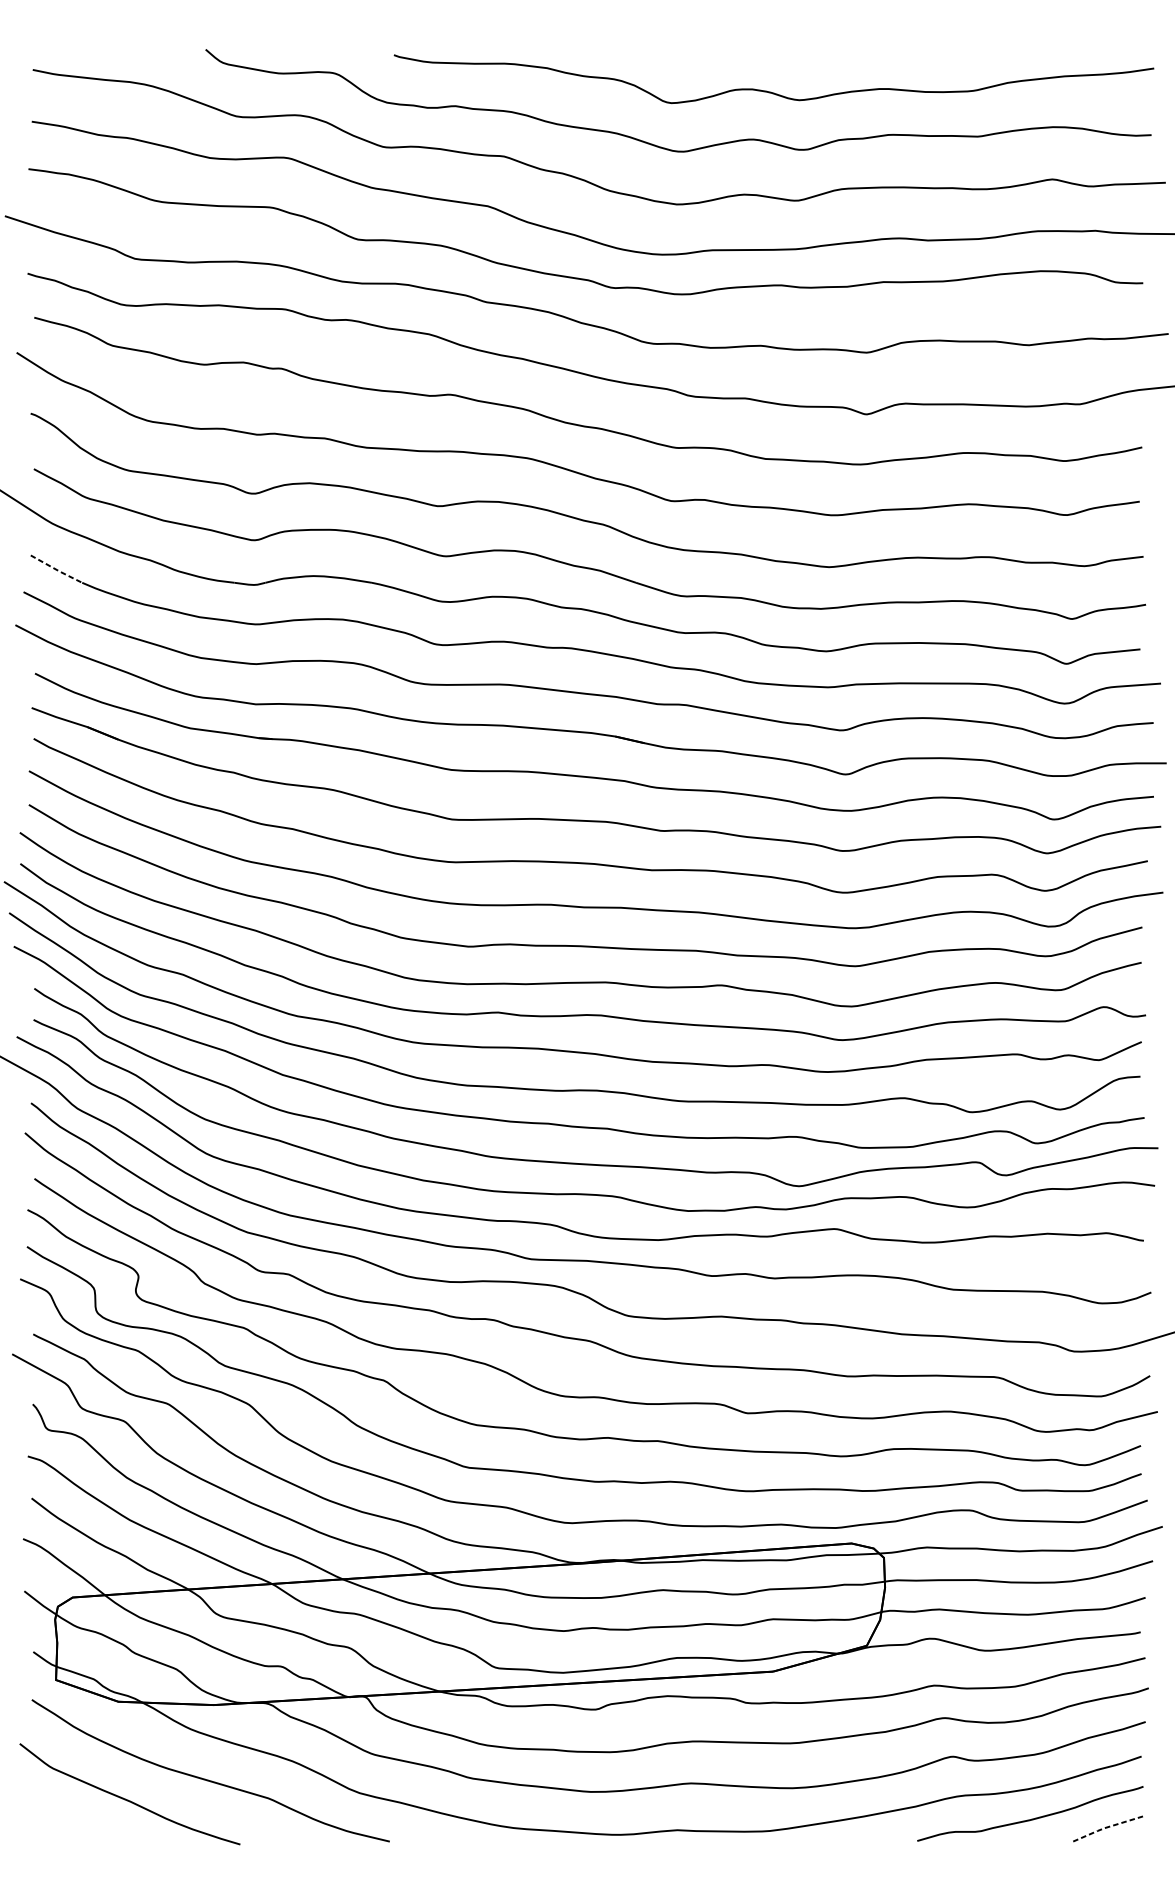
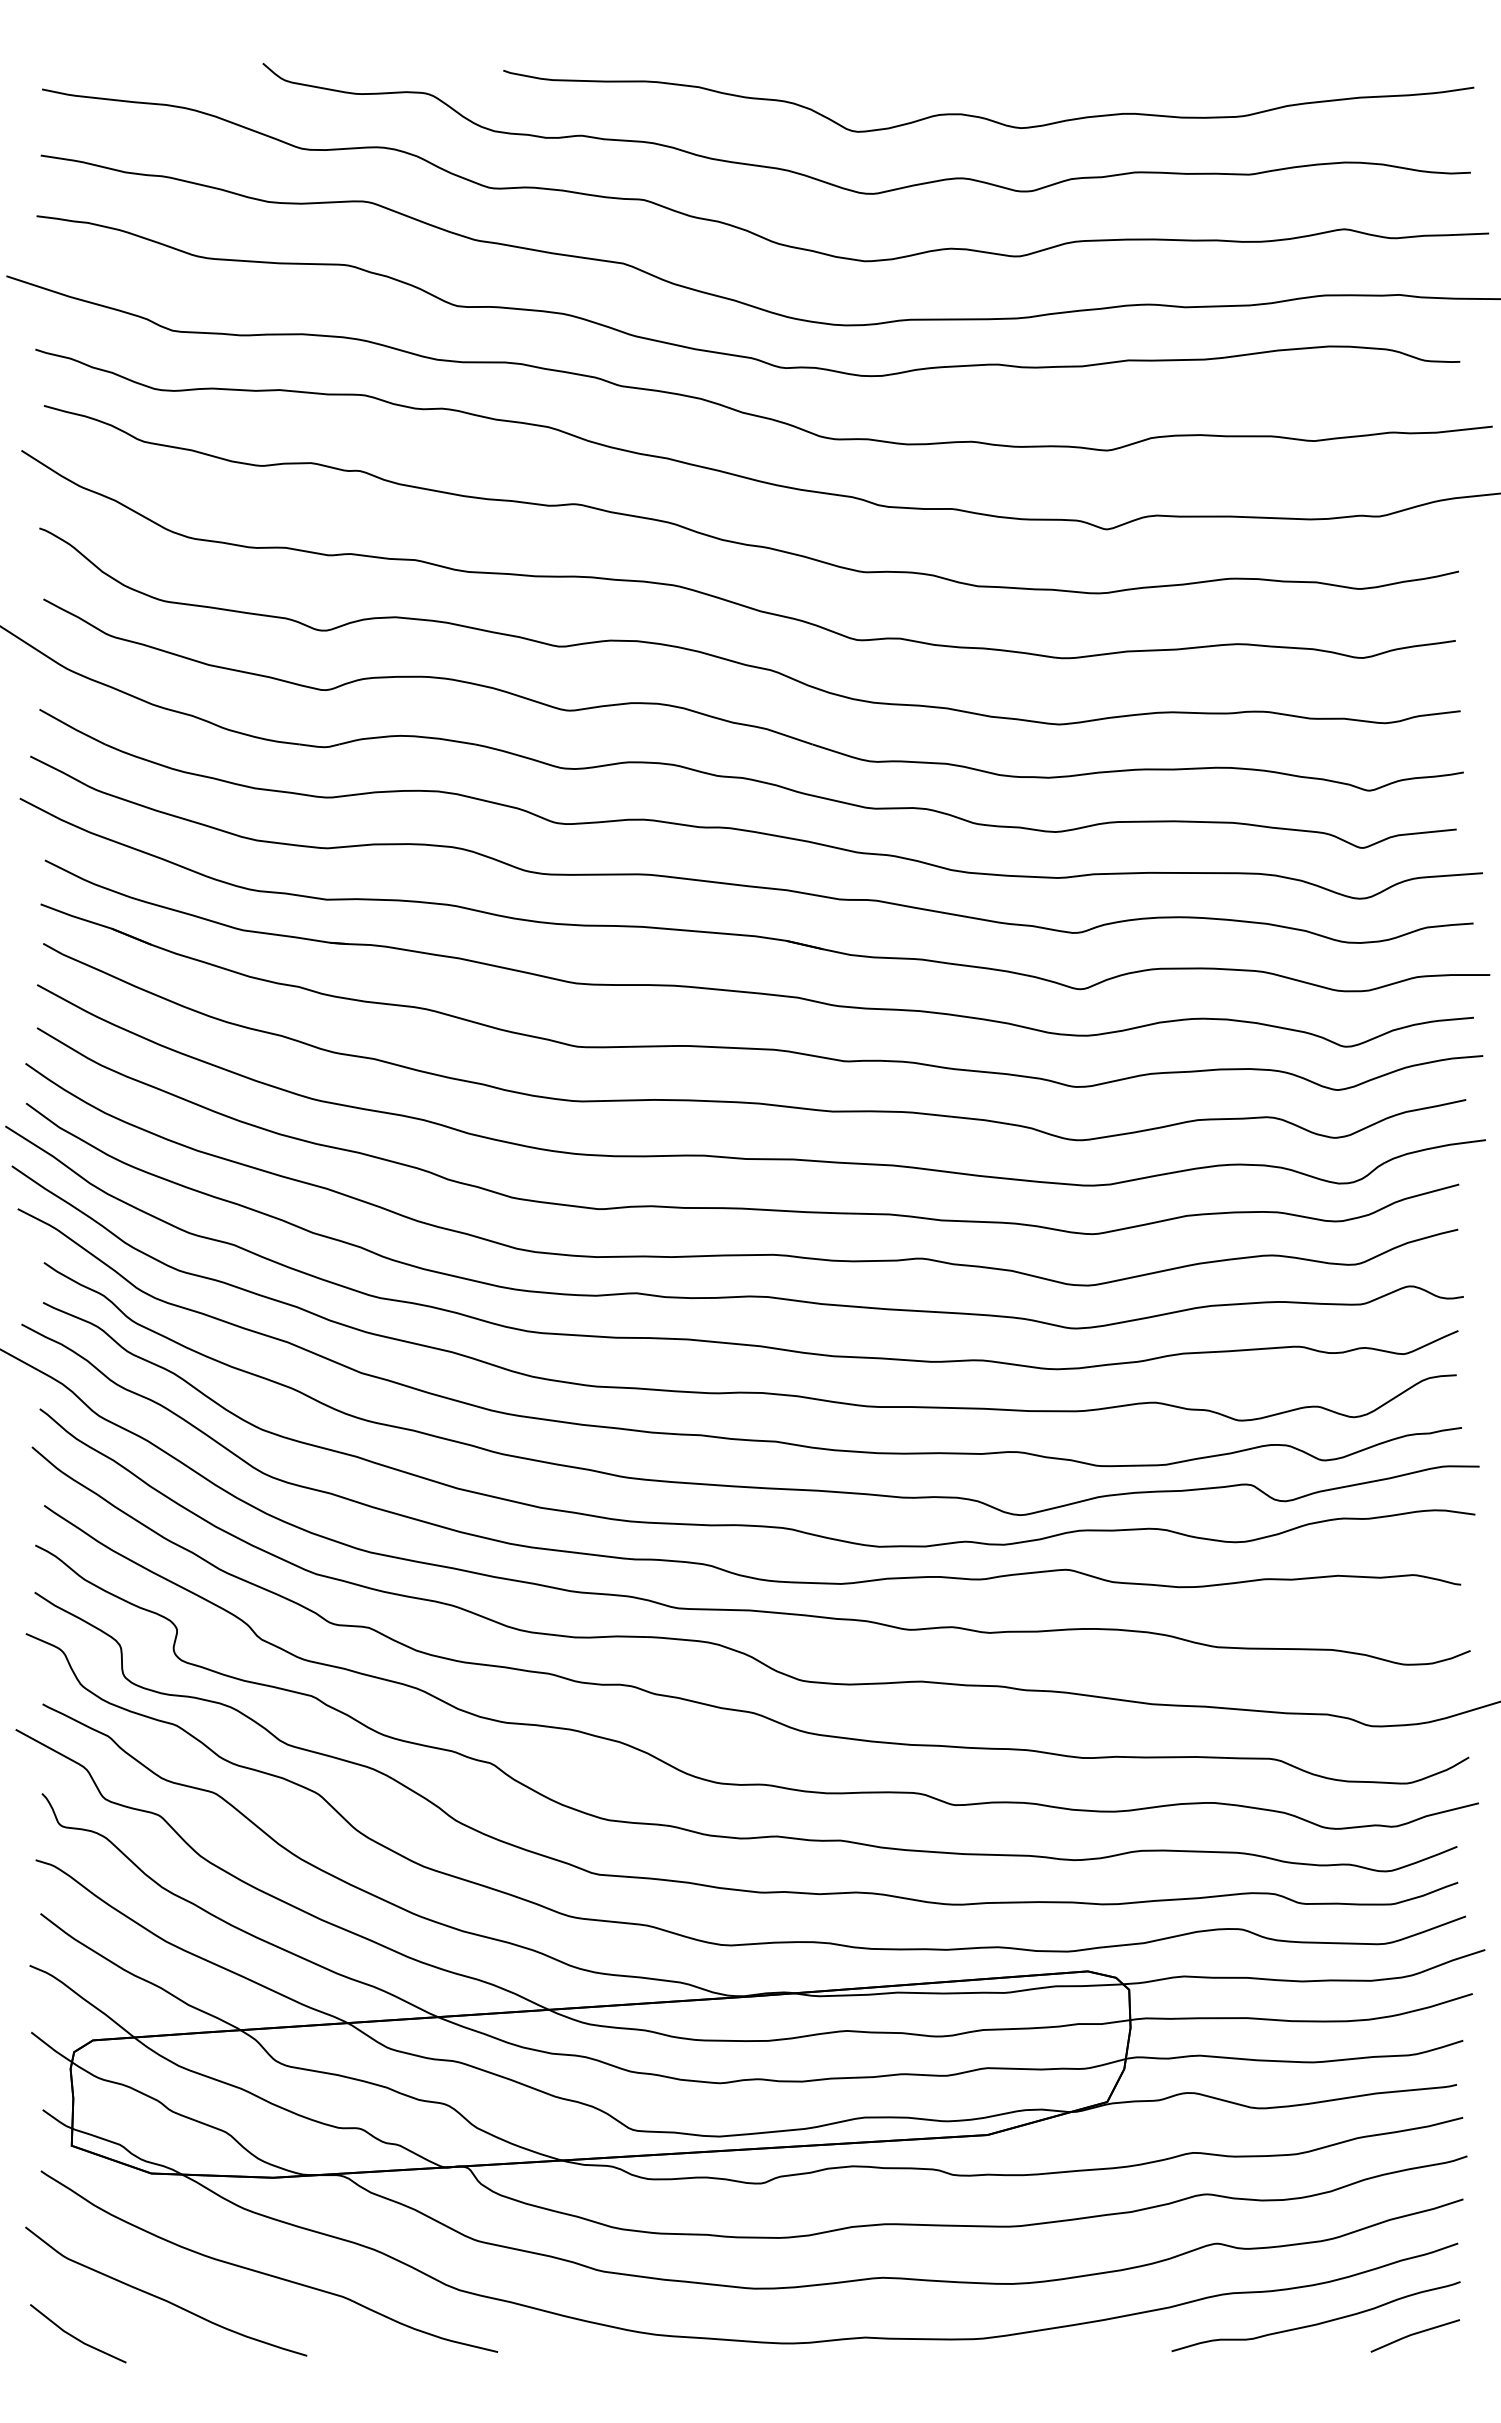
line: (56, 570) -> (72, 728), dashed -> solid
line: (1106, 1827) -> (1413, 2334), dashed -> solid
line: (59, 1830) -> (76, 2337), added

